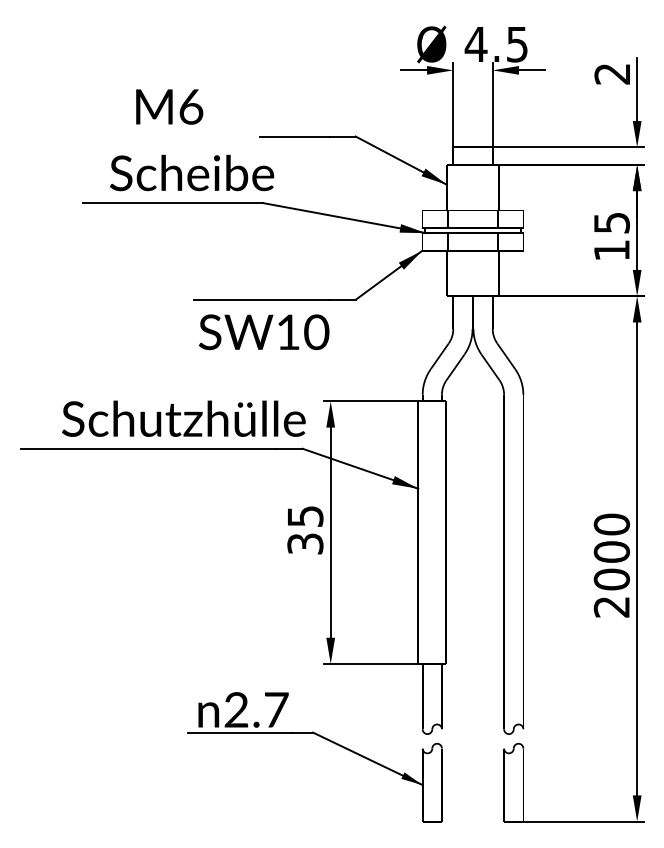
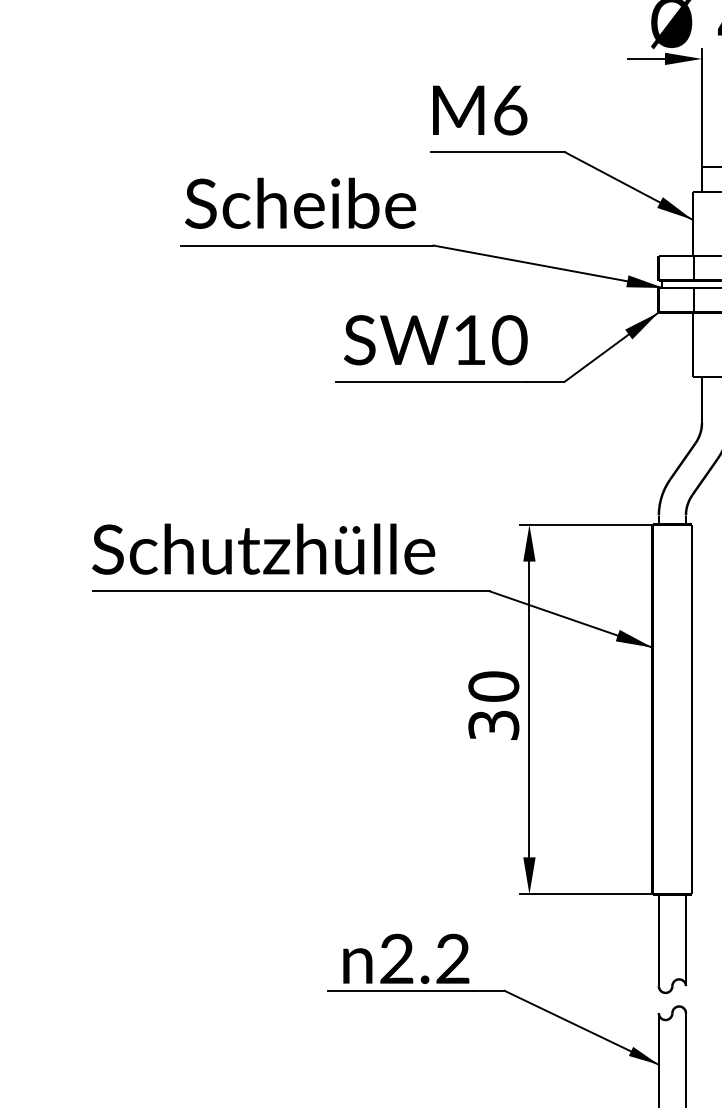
text: (169, 106) -> (479, 109), moved
text: (192, 172) -> (301, 202), moved
text: (264, 332) -> (436, 340), moved
text: (183, 418) -> (263, 548), moved
text: (305, 516) -> (493, 686), 35 -> 30
text: (276, 709) -> (453, 958), 2.7 -> 2.2

